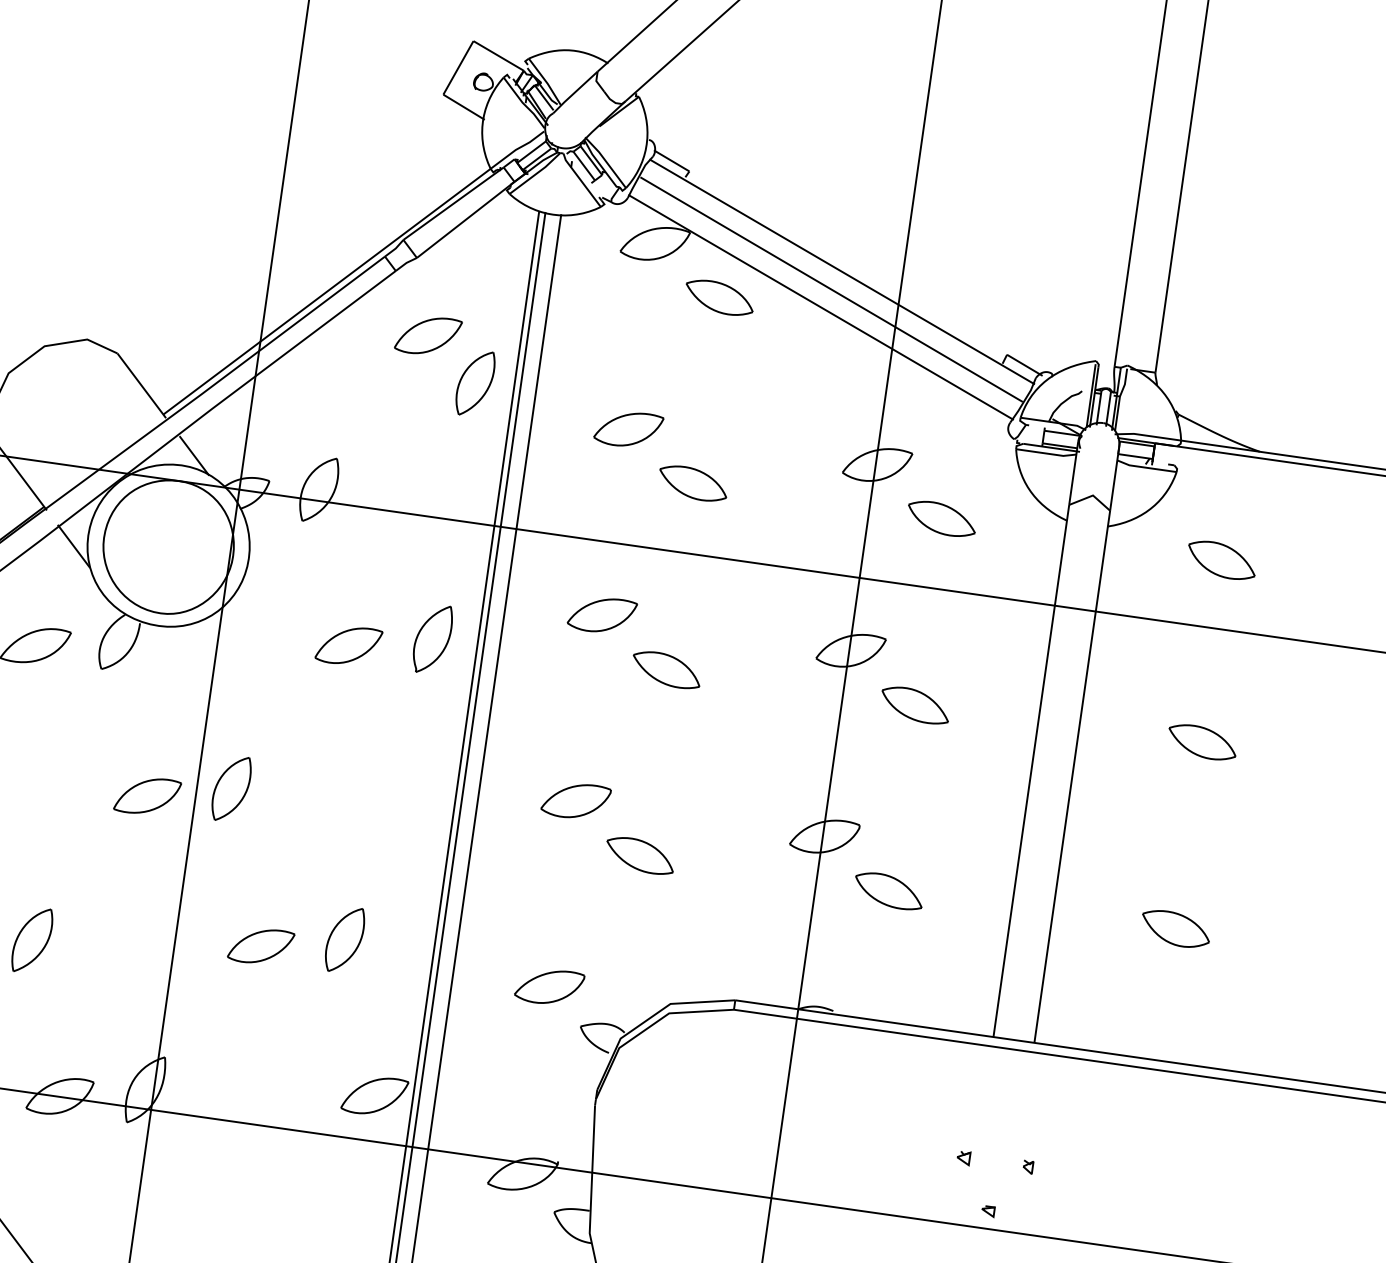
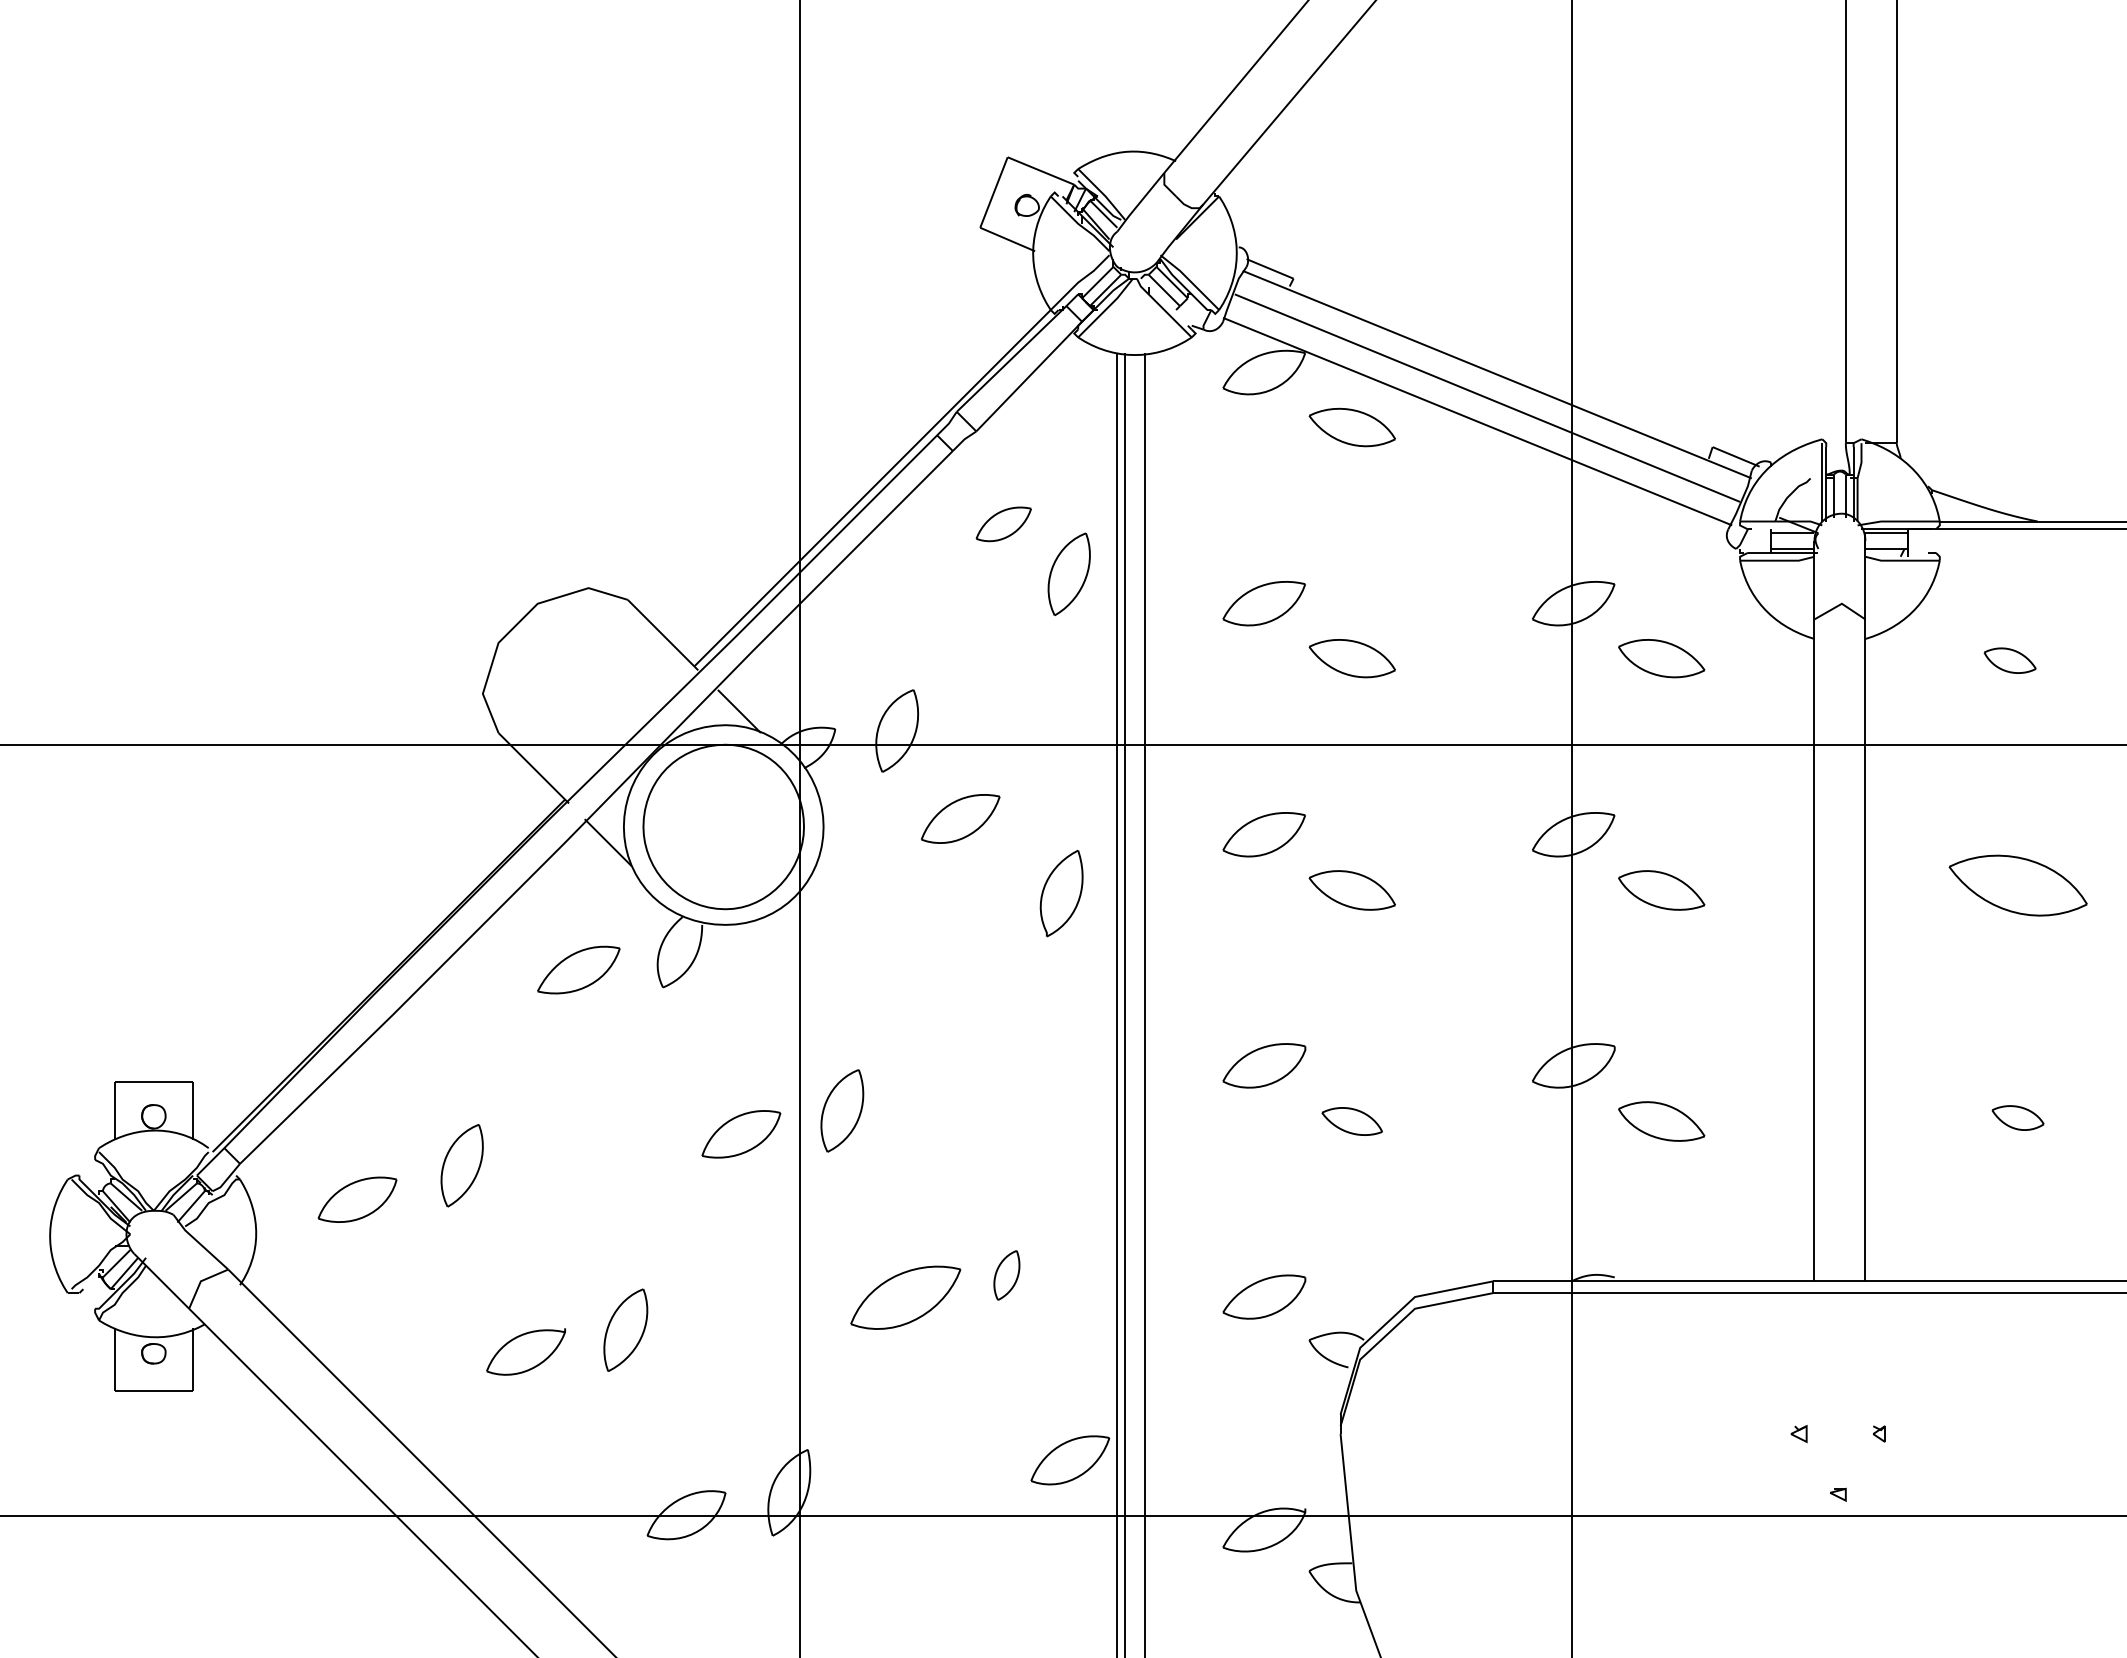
part: (428, 335) -> (1003, 524), size x0.7
part: (1221, 560) -> (2009, 660), size x0.6
part: (348, 645) -> (960, 818), moved
part: (1201, 742) -> (2017, 885), size x1.6
part: (639, 855) -> (1351, 1121), size x0.7
part: (1175, 928) -> (2017, 1117), size x0.6
part: (344, 939) -> (1006, 1275), size x0.6
part: (260, 946) -> (905, 1297), size x1.4

